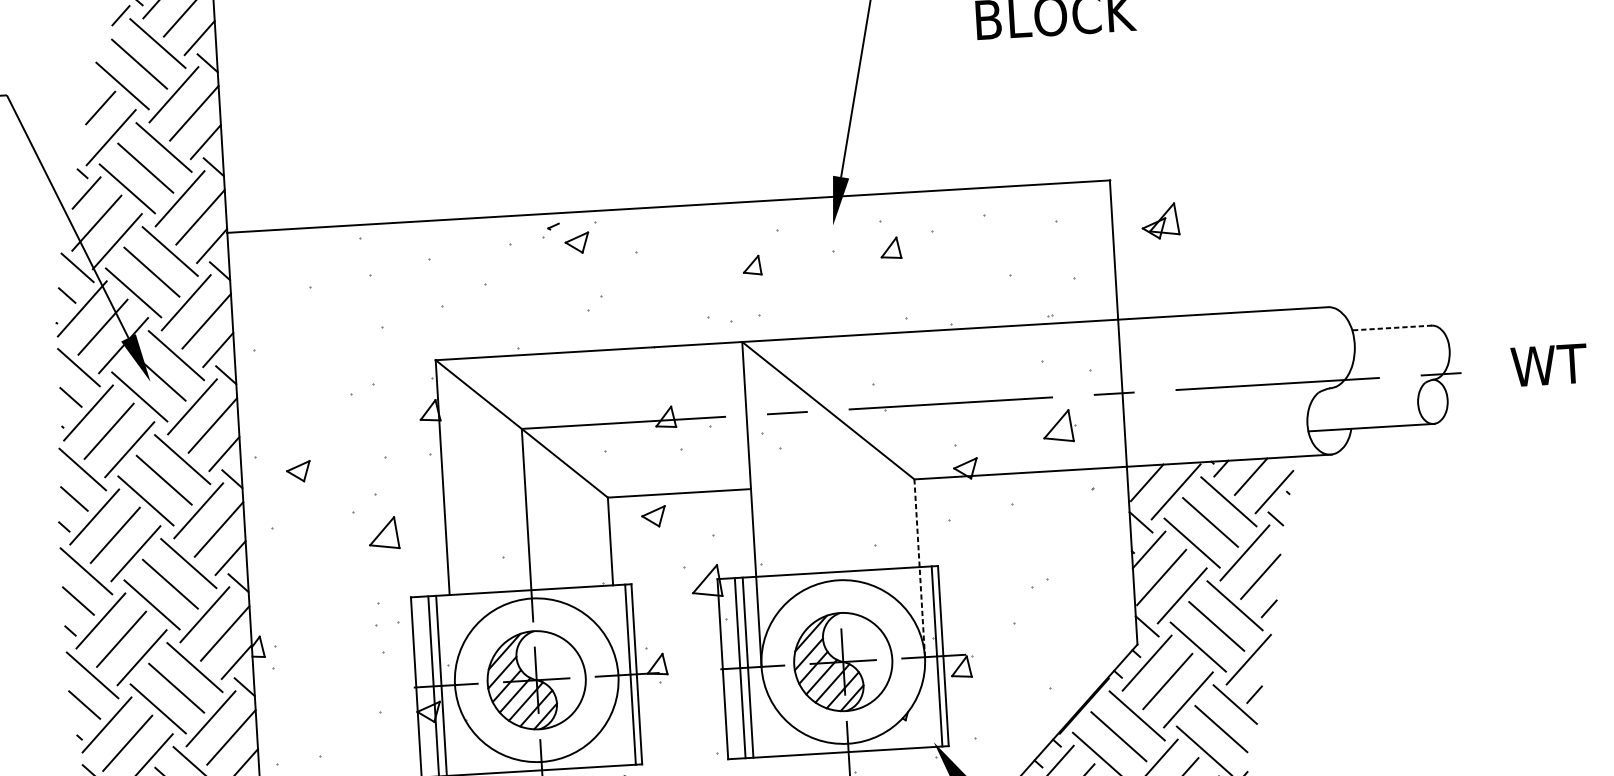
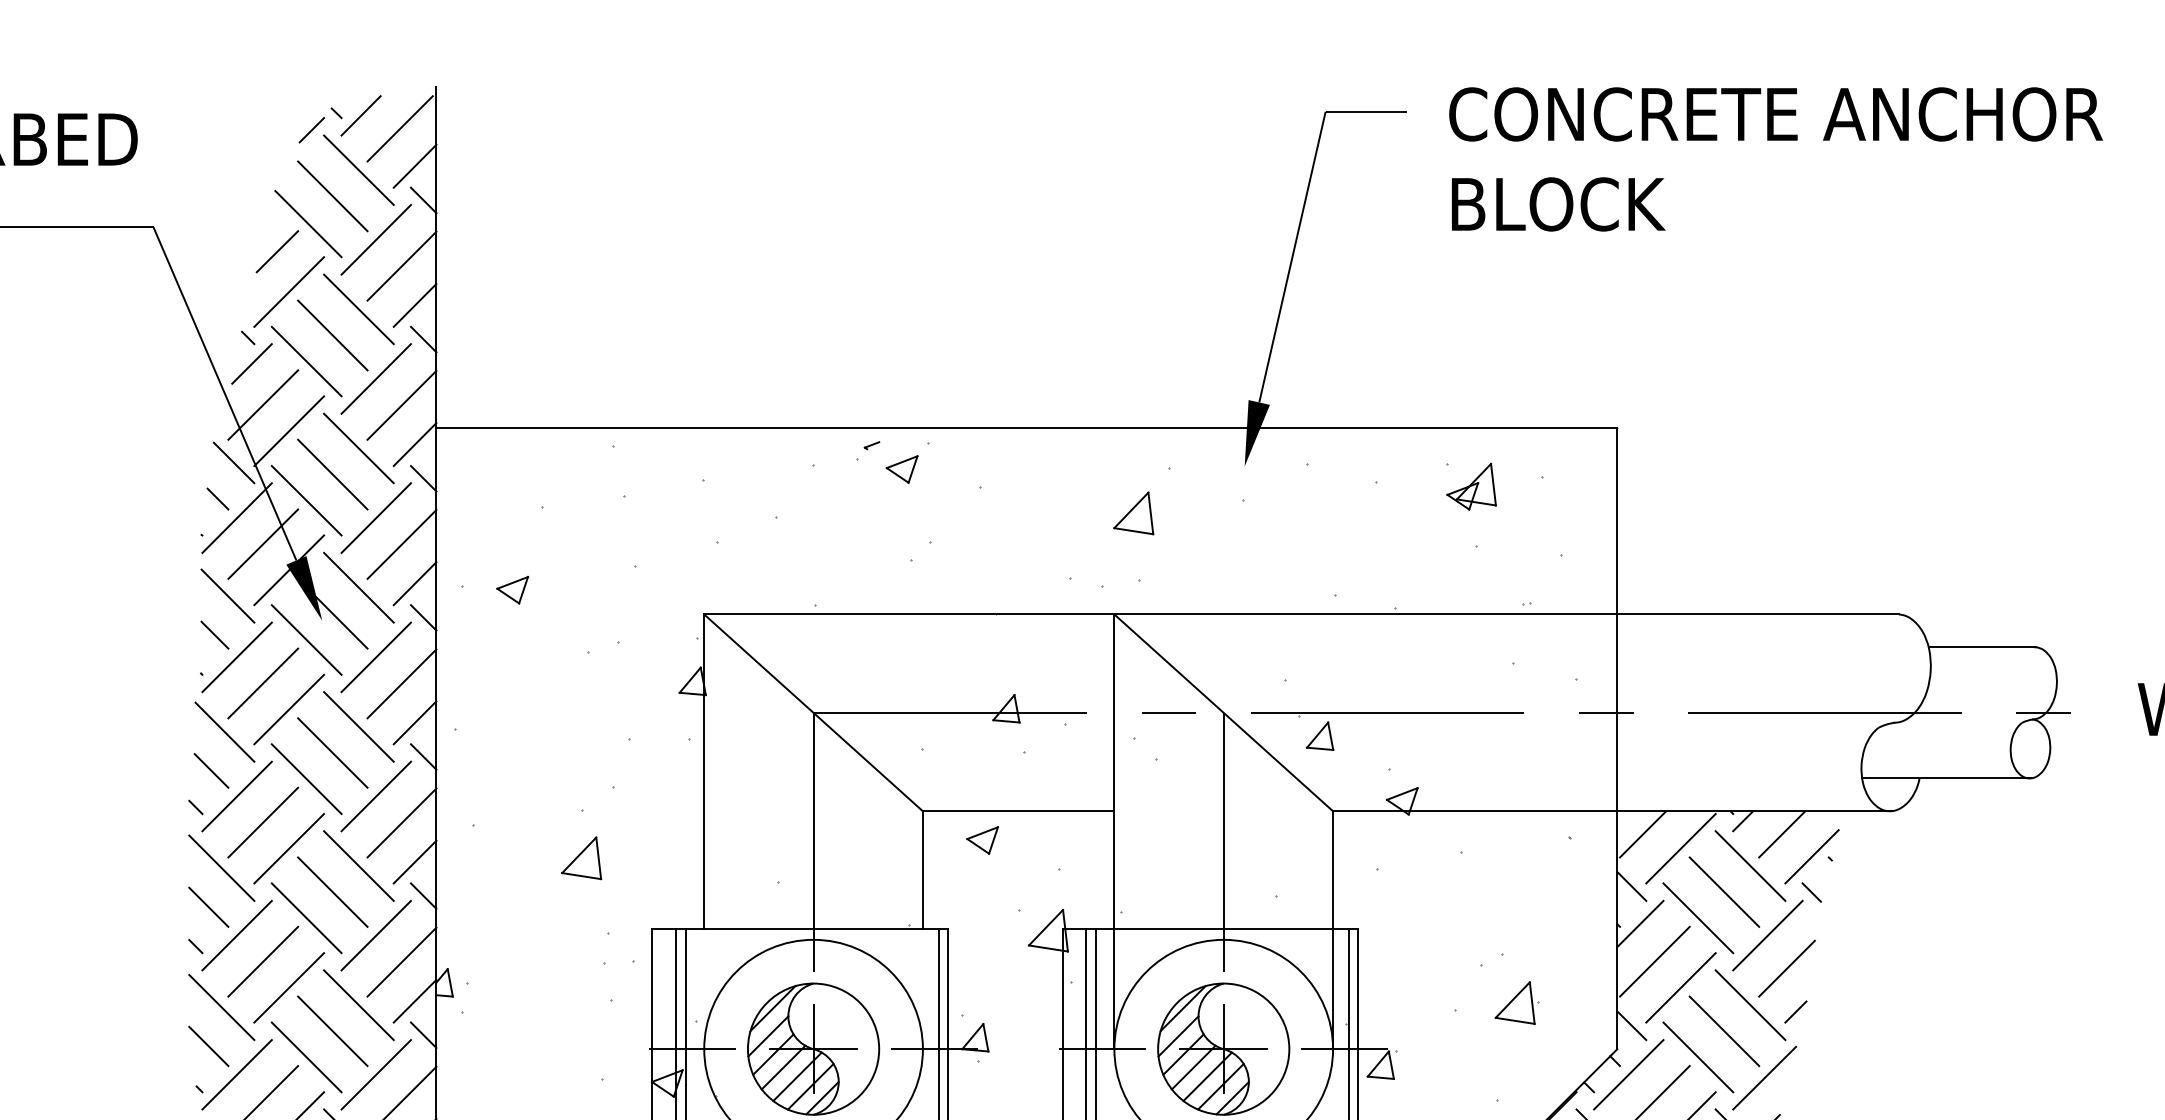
part: (1160, 221) -> (1471, 486), moved
part: (891, 247) -> (1320, 735), moved
part: (752, 265) -> (1133, 513), size x1.67
line: (1391, 328) -> (1981, 647), dashed -> solid
part: (1059, 425) -> (1516, 1002), moved
part: (298, 471) -> (512, 590), moved
line: (833, 506) -> (1223, 841), added
part: (383, 533) -> (581, 858), moved
line: (920, 568) -> (1333, 930), dashed -> solid

